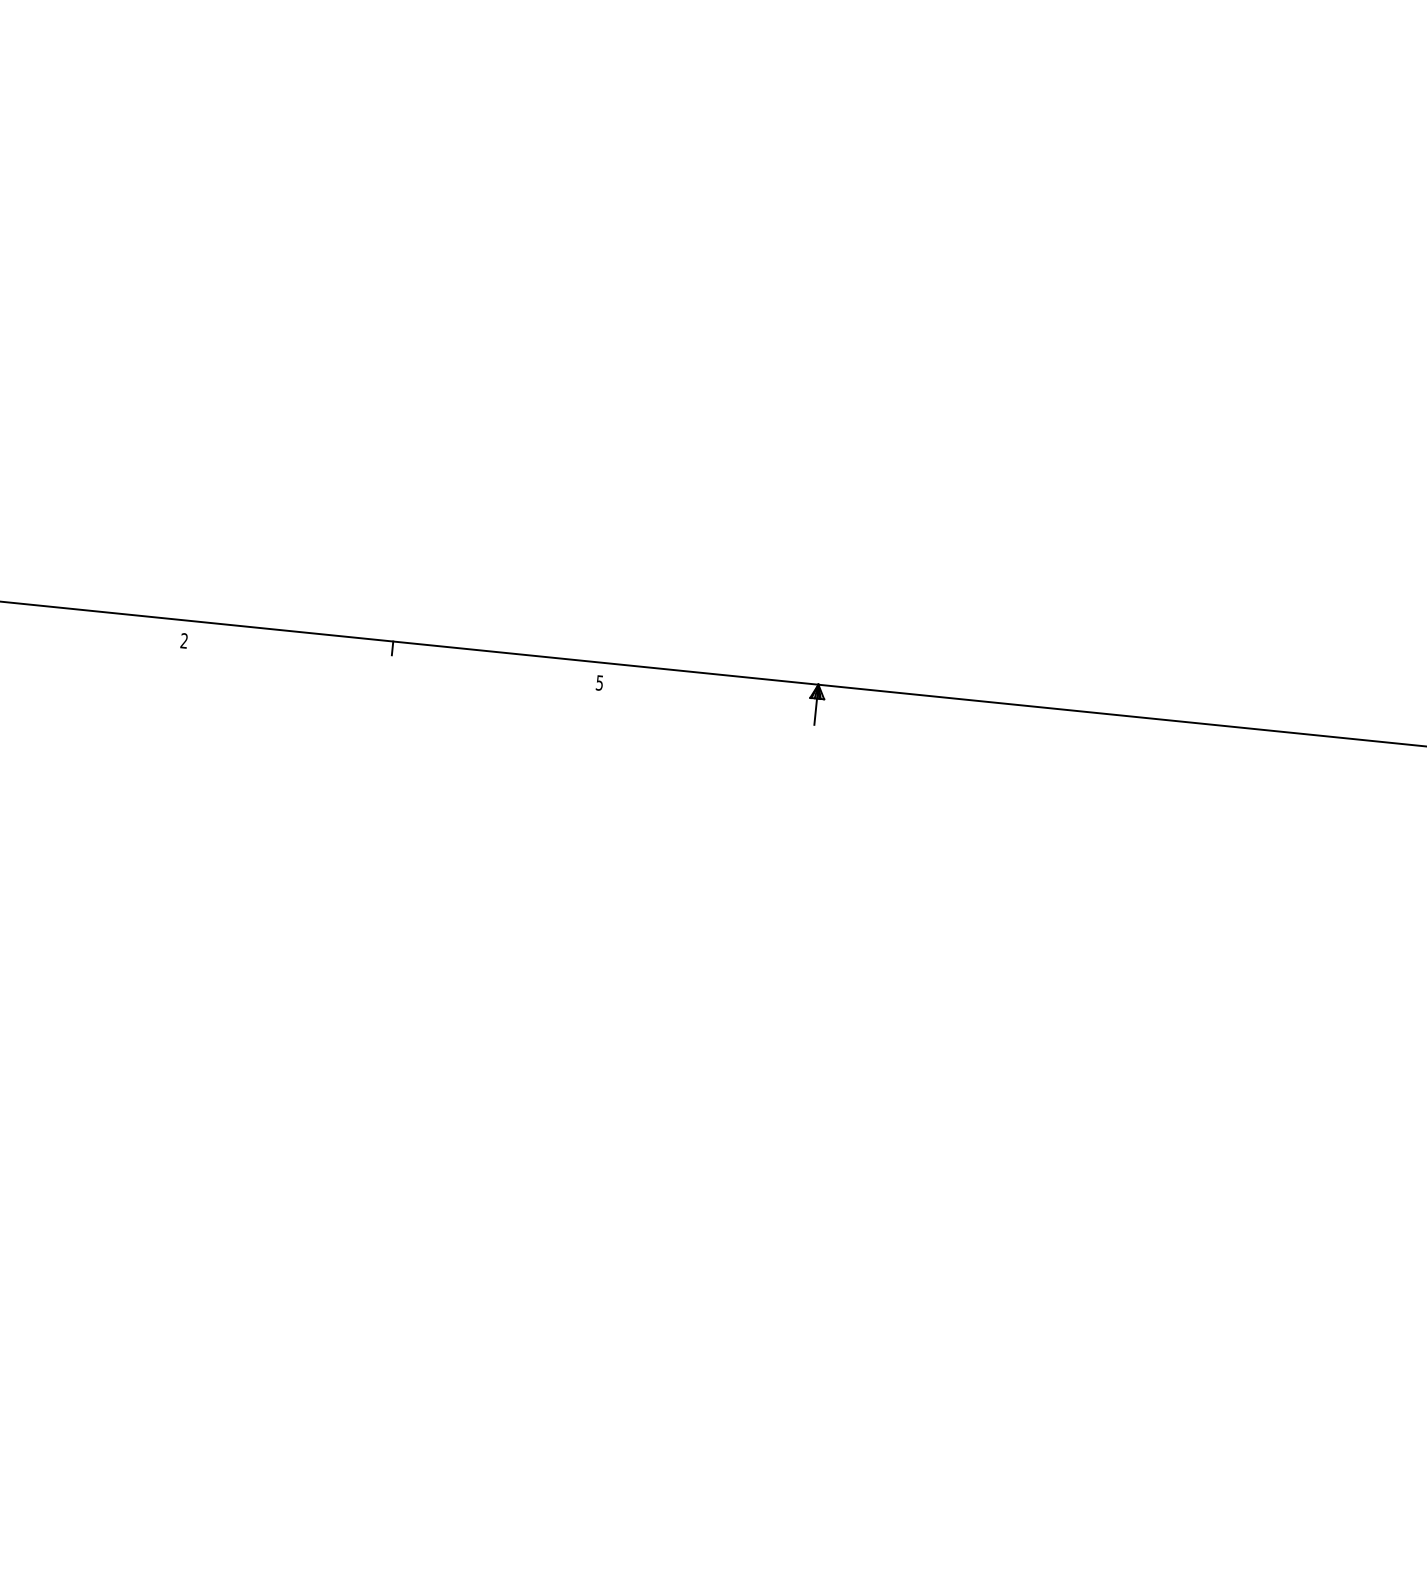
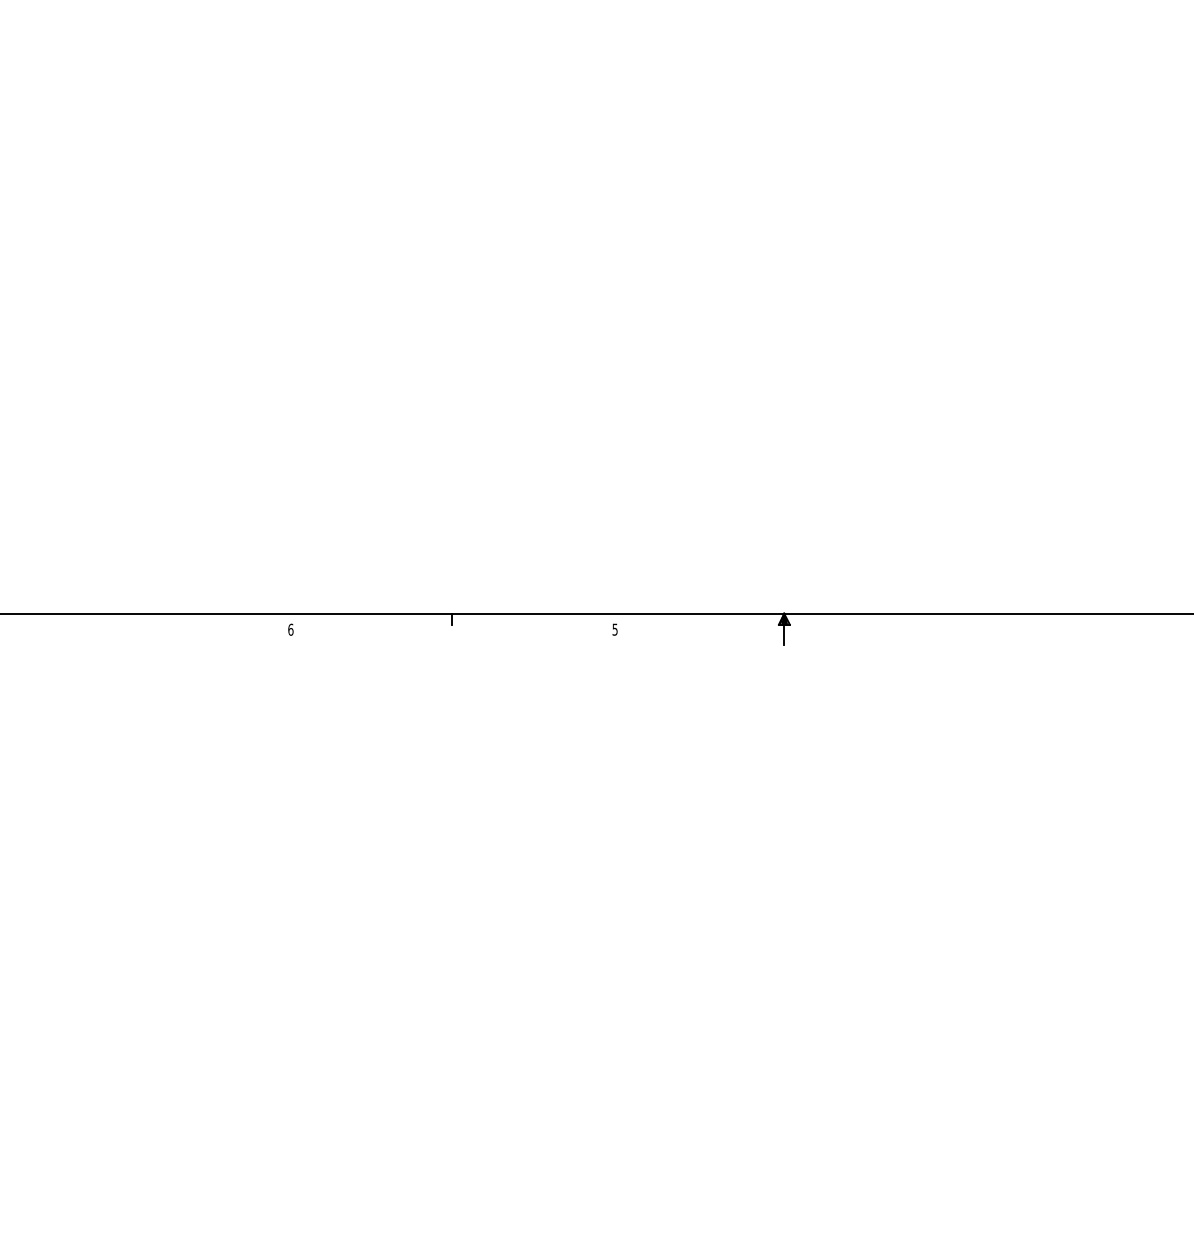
text: (183, 640) -> (290, 629), 2 -> 6

